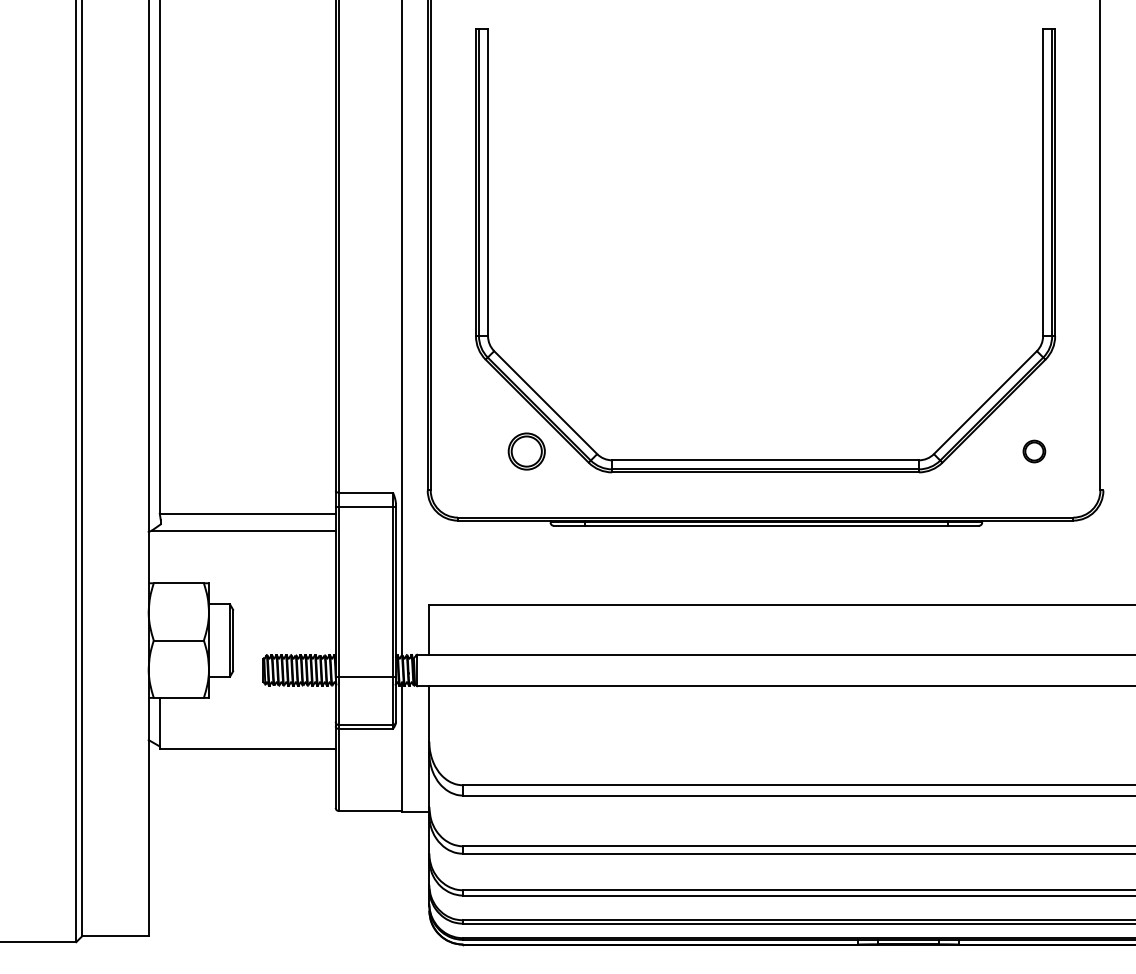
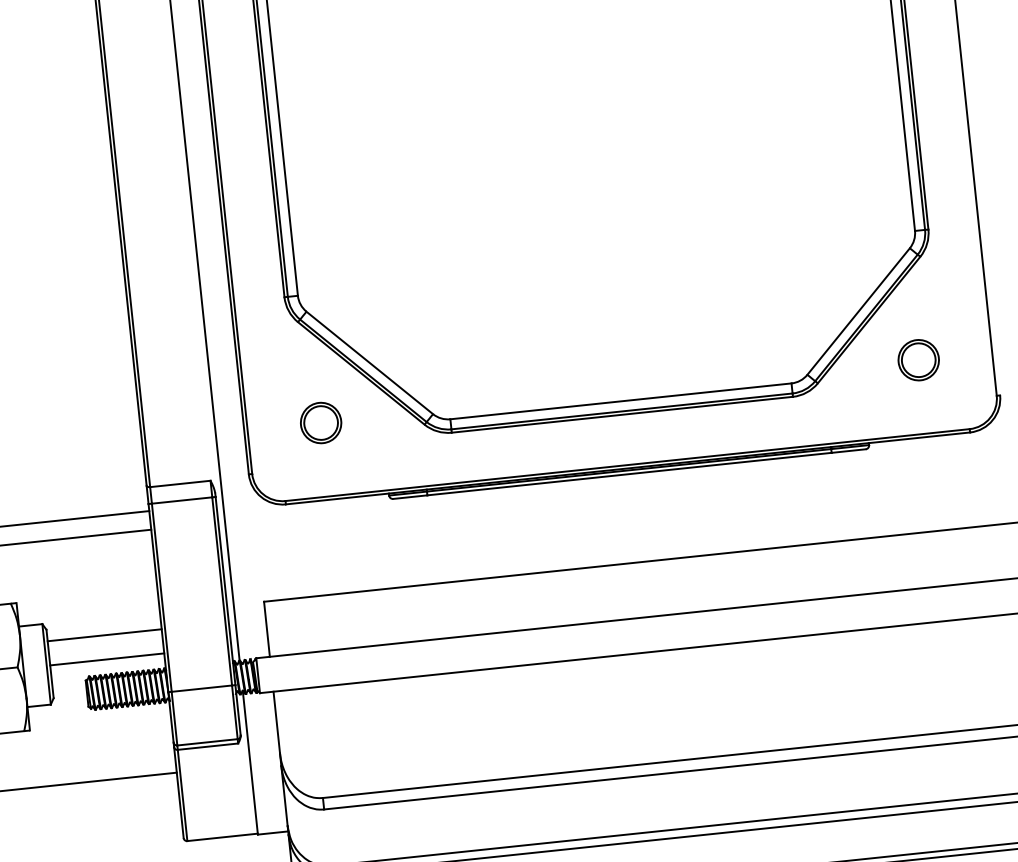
part: (526, 451) -> (320, 422), moved
part: (1034, 451) -> (918, 360), size x1.67
line: (284, 620) -> (104, 635), added
line: (284, 641) -> (107, 659), added

